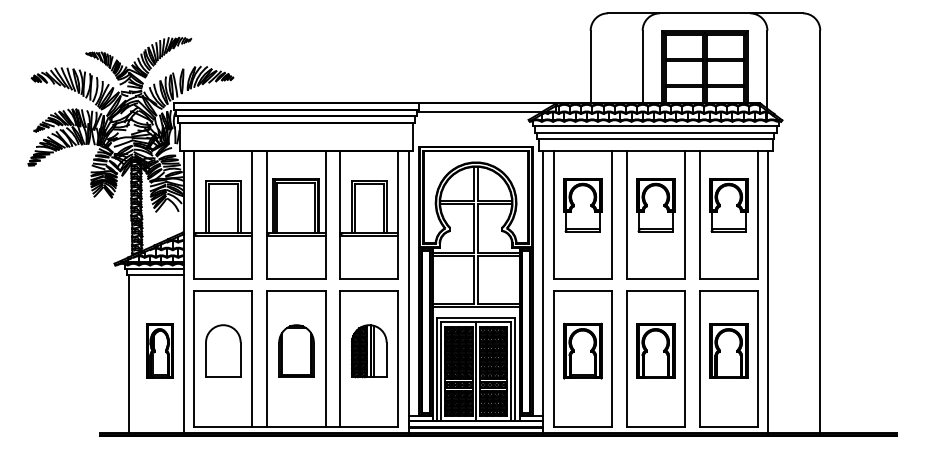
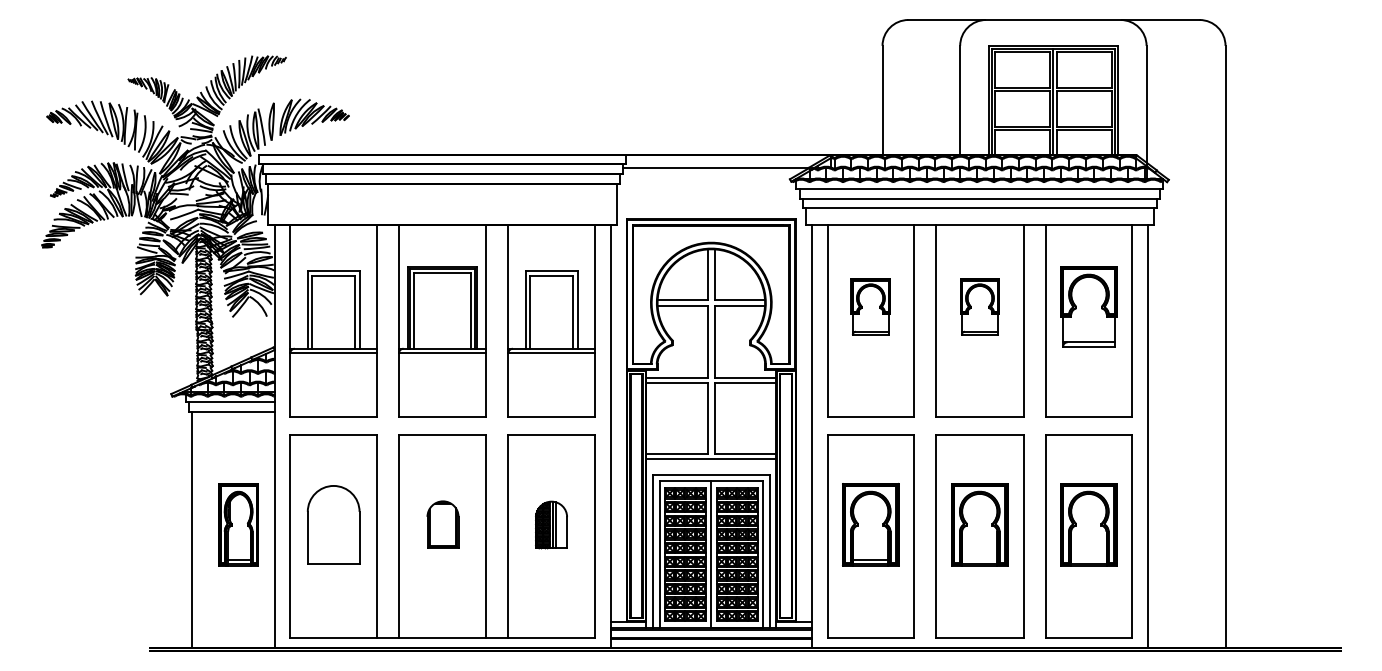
part: (582, 205) -> (870, 307), size x0.7
part: (655, 205) -> (979, 307), size x0.7
part: (296, 350) -> (442, 523), size x0.6
part: (368, 351) -> (550, 525), size x0.6

